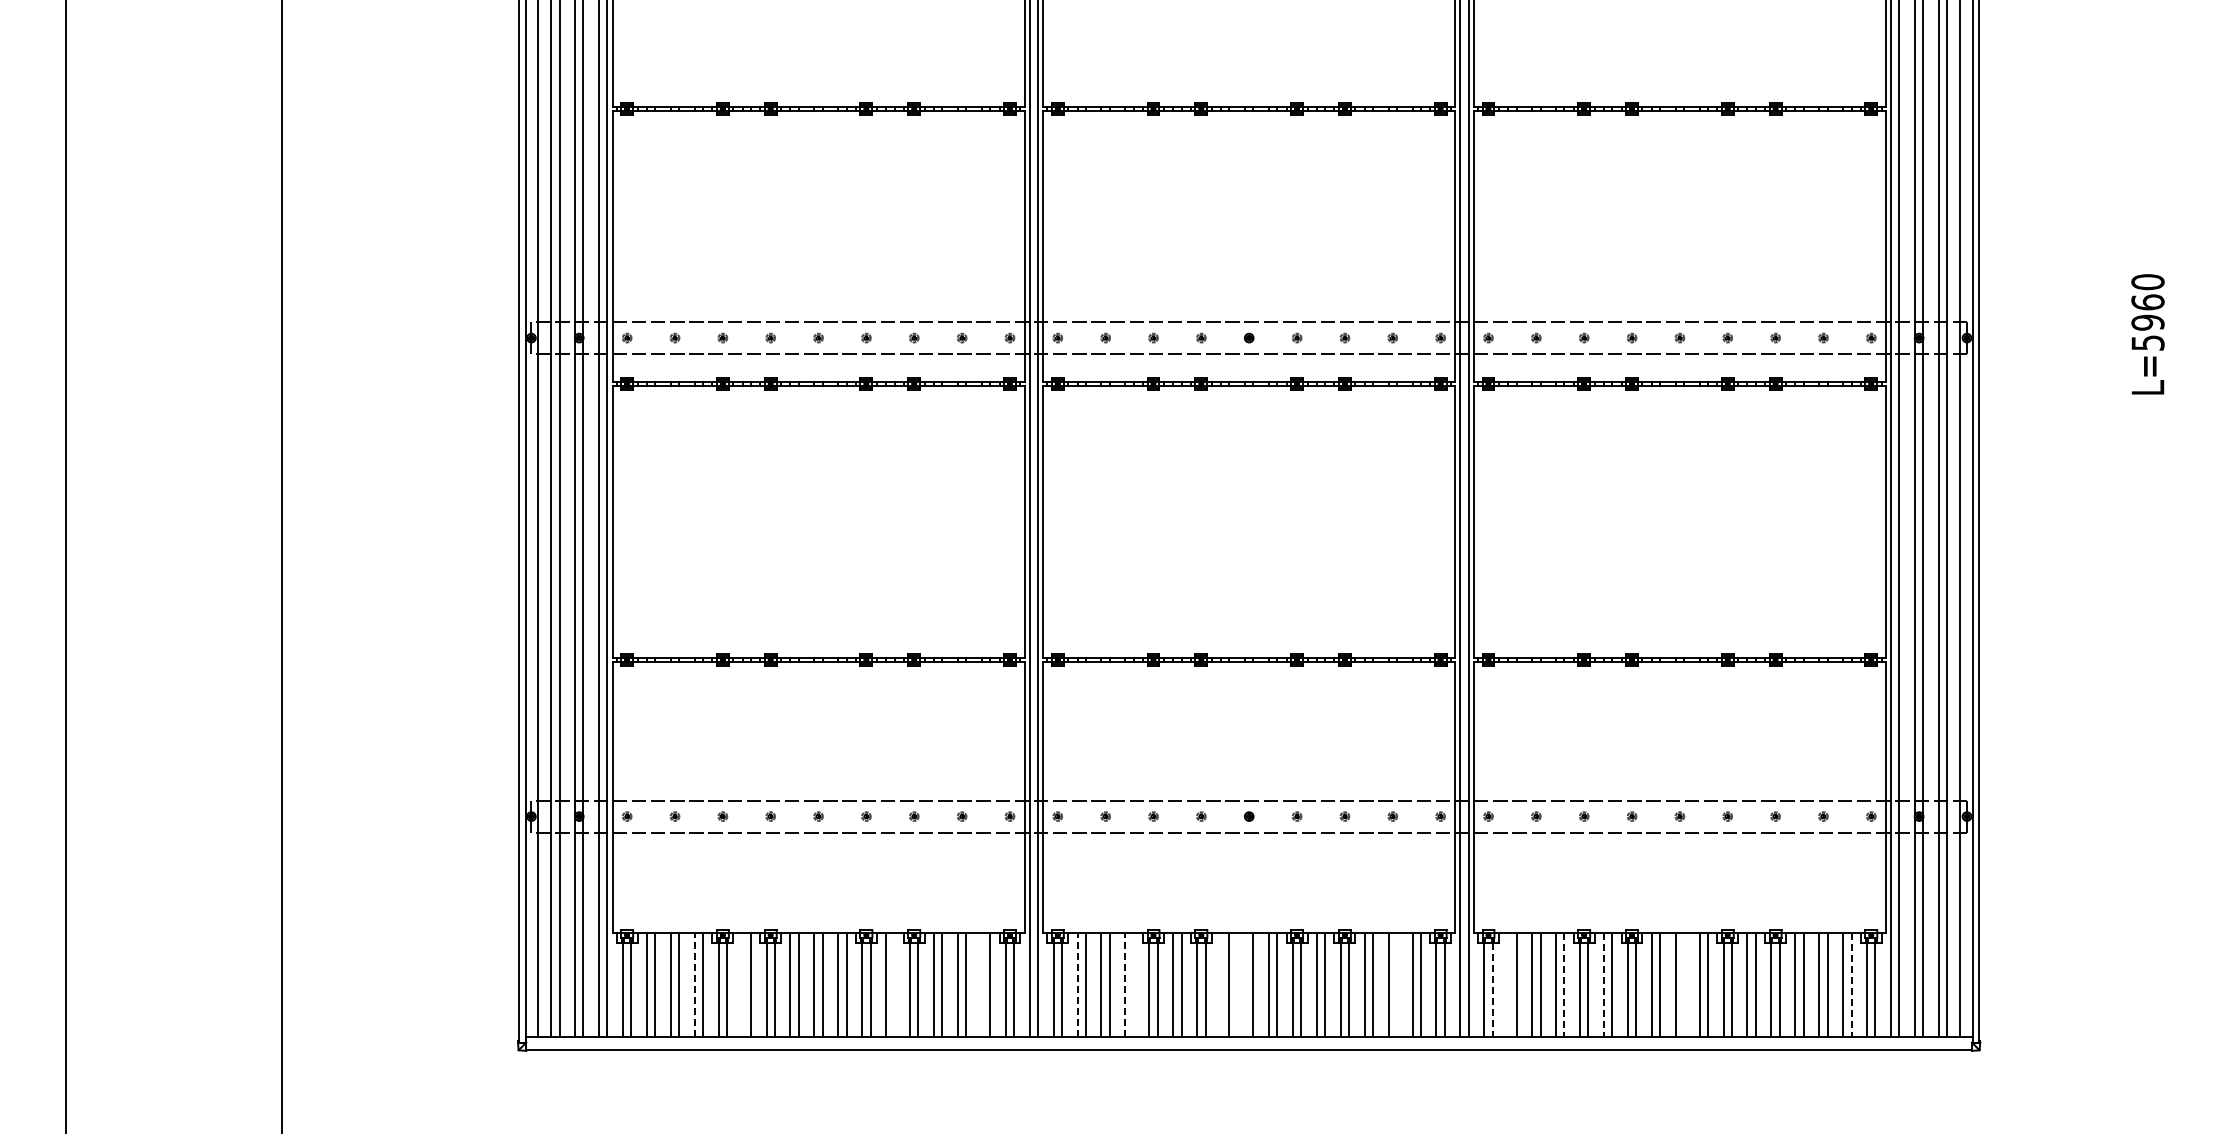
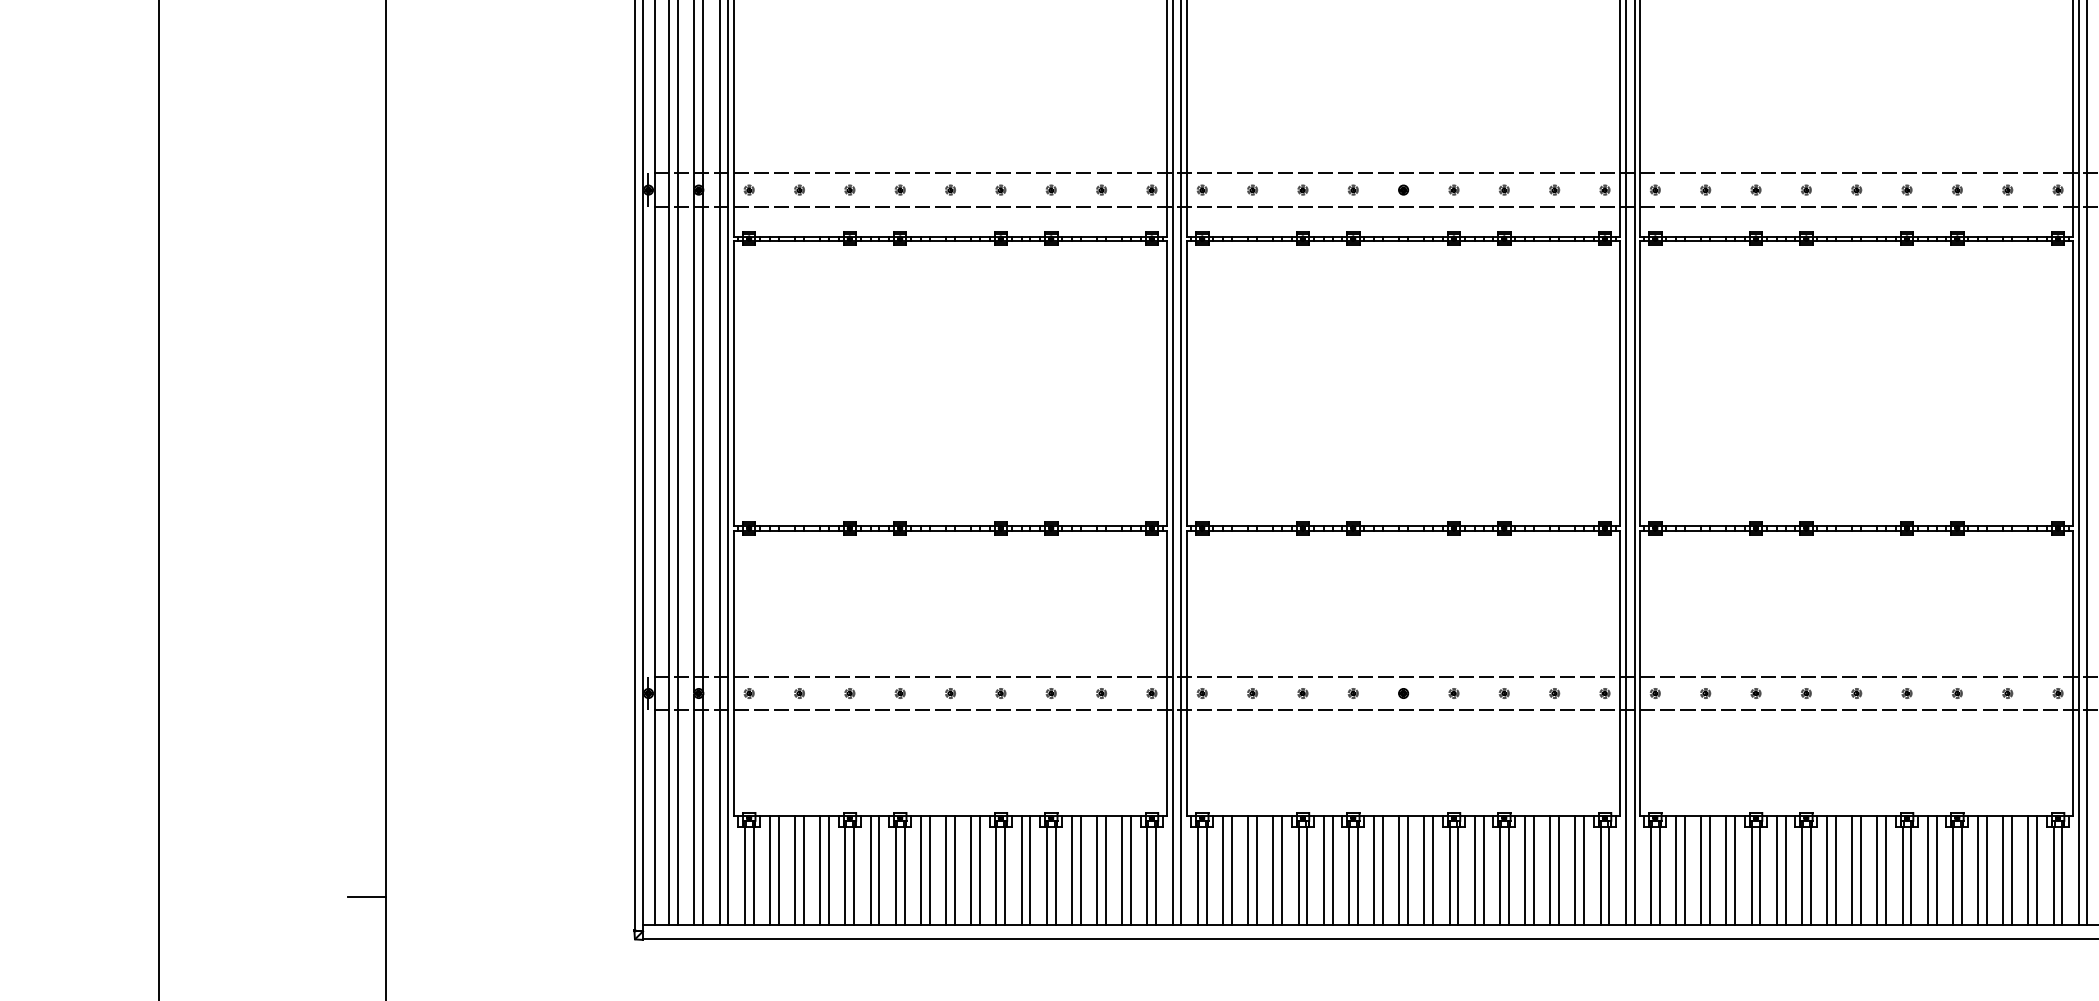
line: (694, 984) -> (820, 870), dashed -> solid
line: (742, 984) -> (870, 870), added
line: (894, 984) -> (1030, 870), added
line: (981, 984) -> (1121, 870), added
line: (1077, 984) -> (1222, 870), dashed -> solid
line: (1125, 984) -> (1273, 870), dashed -> solid
line: (1133, 984) -> (1281, 870), added
line: (1221, 984) -> (1374, 870), added
line: (1245, 984) -> (1399, 870), added
line: (1396, 984) -> (1558, 870), added
line: (1508, 984) -> (1676, 870), added
line: (1564, 984) -> (1735, 870), dashed -> solid
line: (1603, 984) -> (1776, 870), dashed -> solid
line: (1684, 984) -> (1861, 870), added
line: (1851, 984) -> (2037, 870), dashed -> solid
line: (1492, 990) -> (1659, 876), dashed -> solid
line: (263, 1010) -> (366, 897), added

